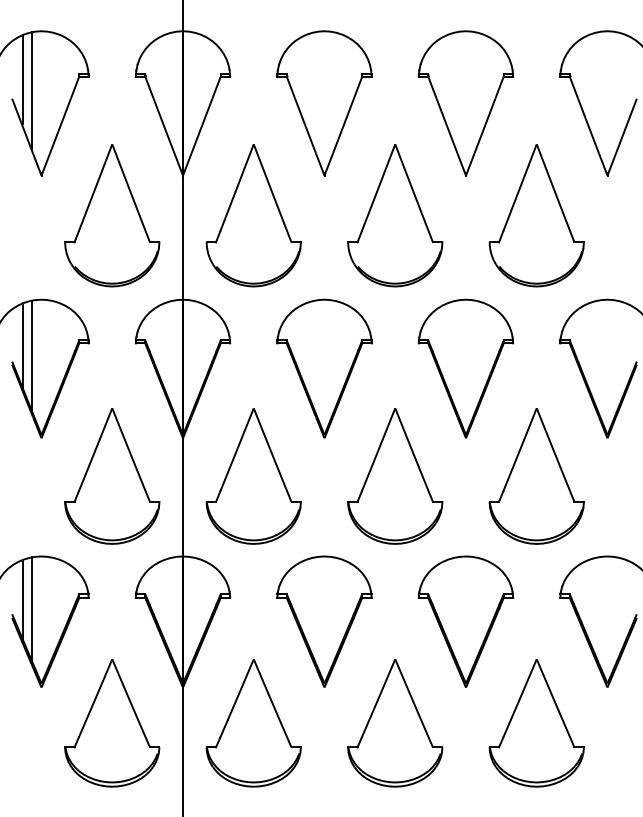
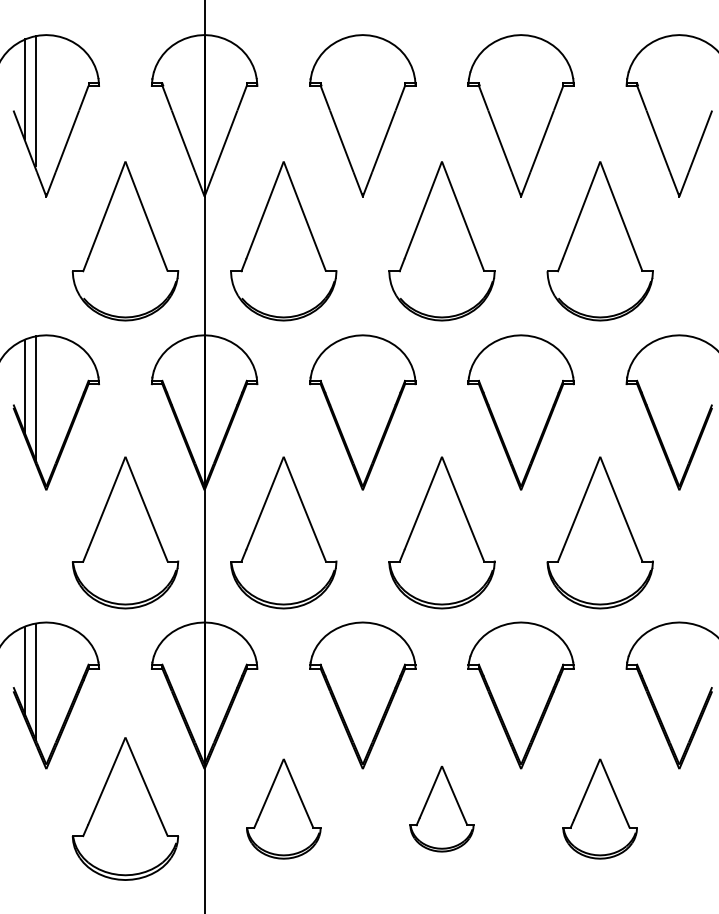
part: (253, 722) -> (283, 808), size x0.7
part: (394, 722) -> (441, 808), size x0.6
part: (536, 722) -> (599, 808), size x0.7

